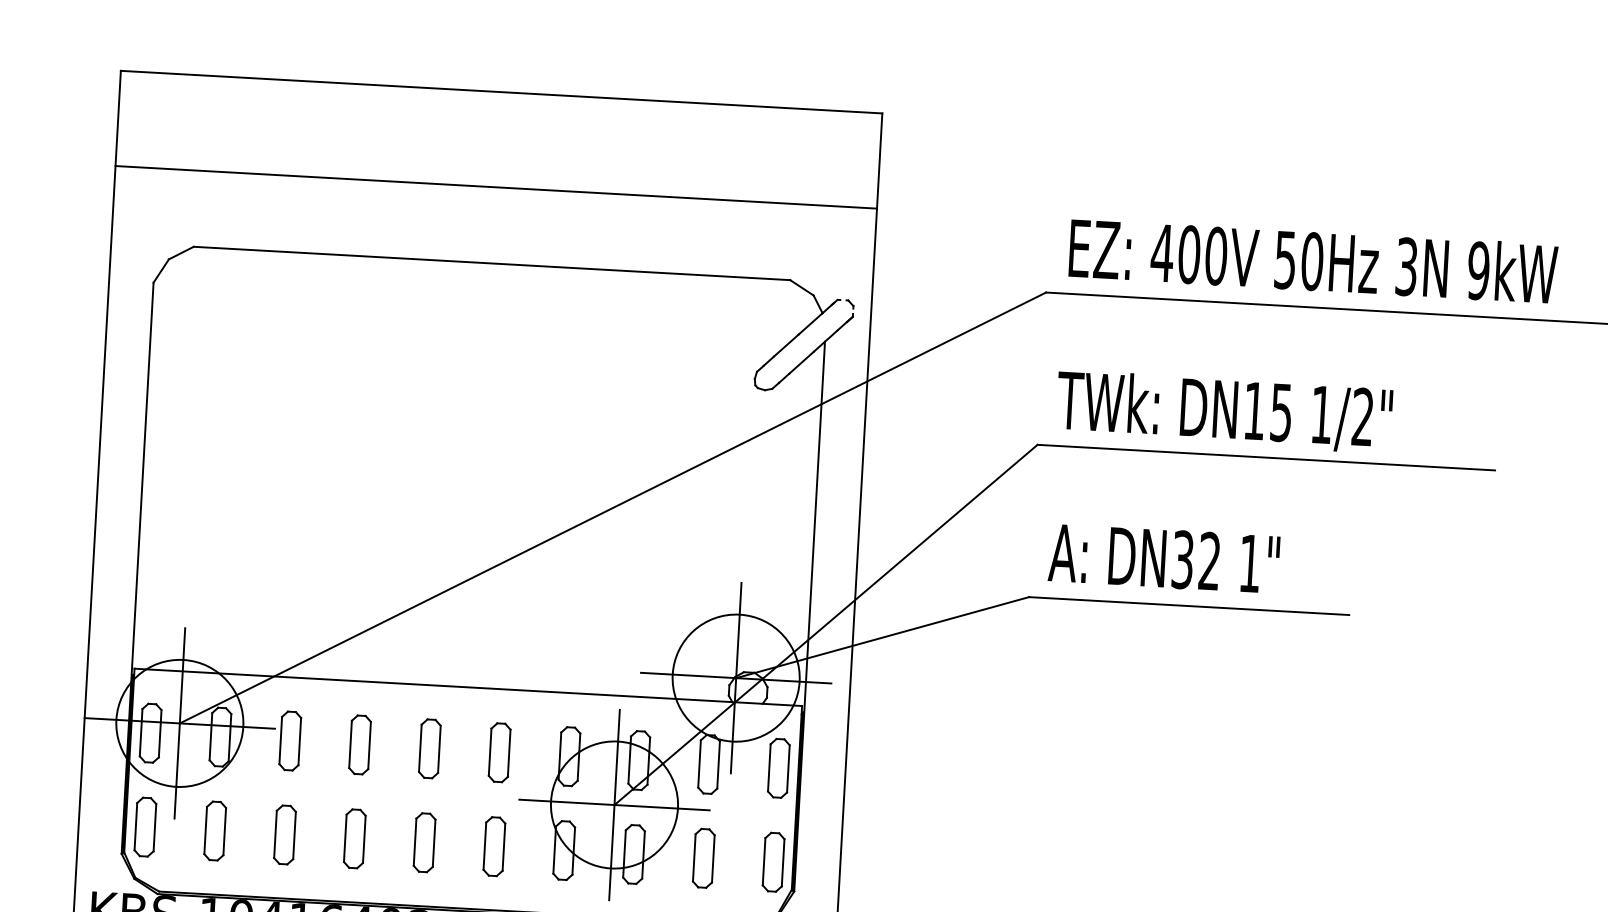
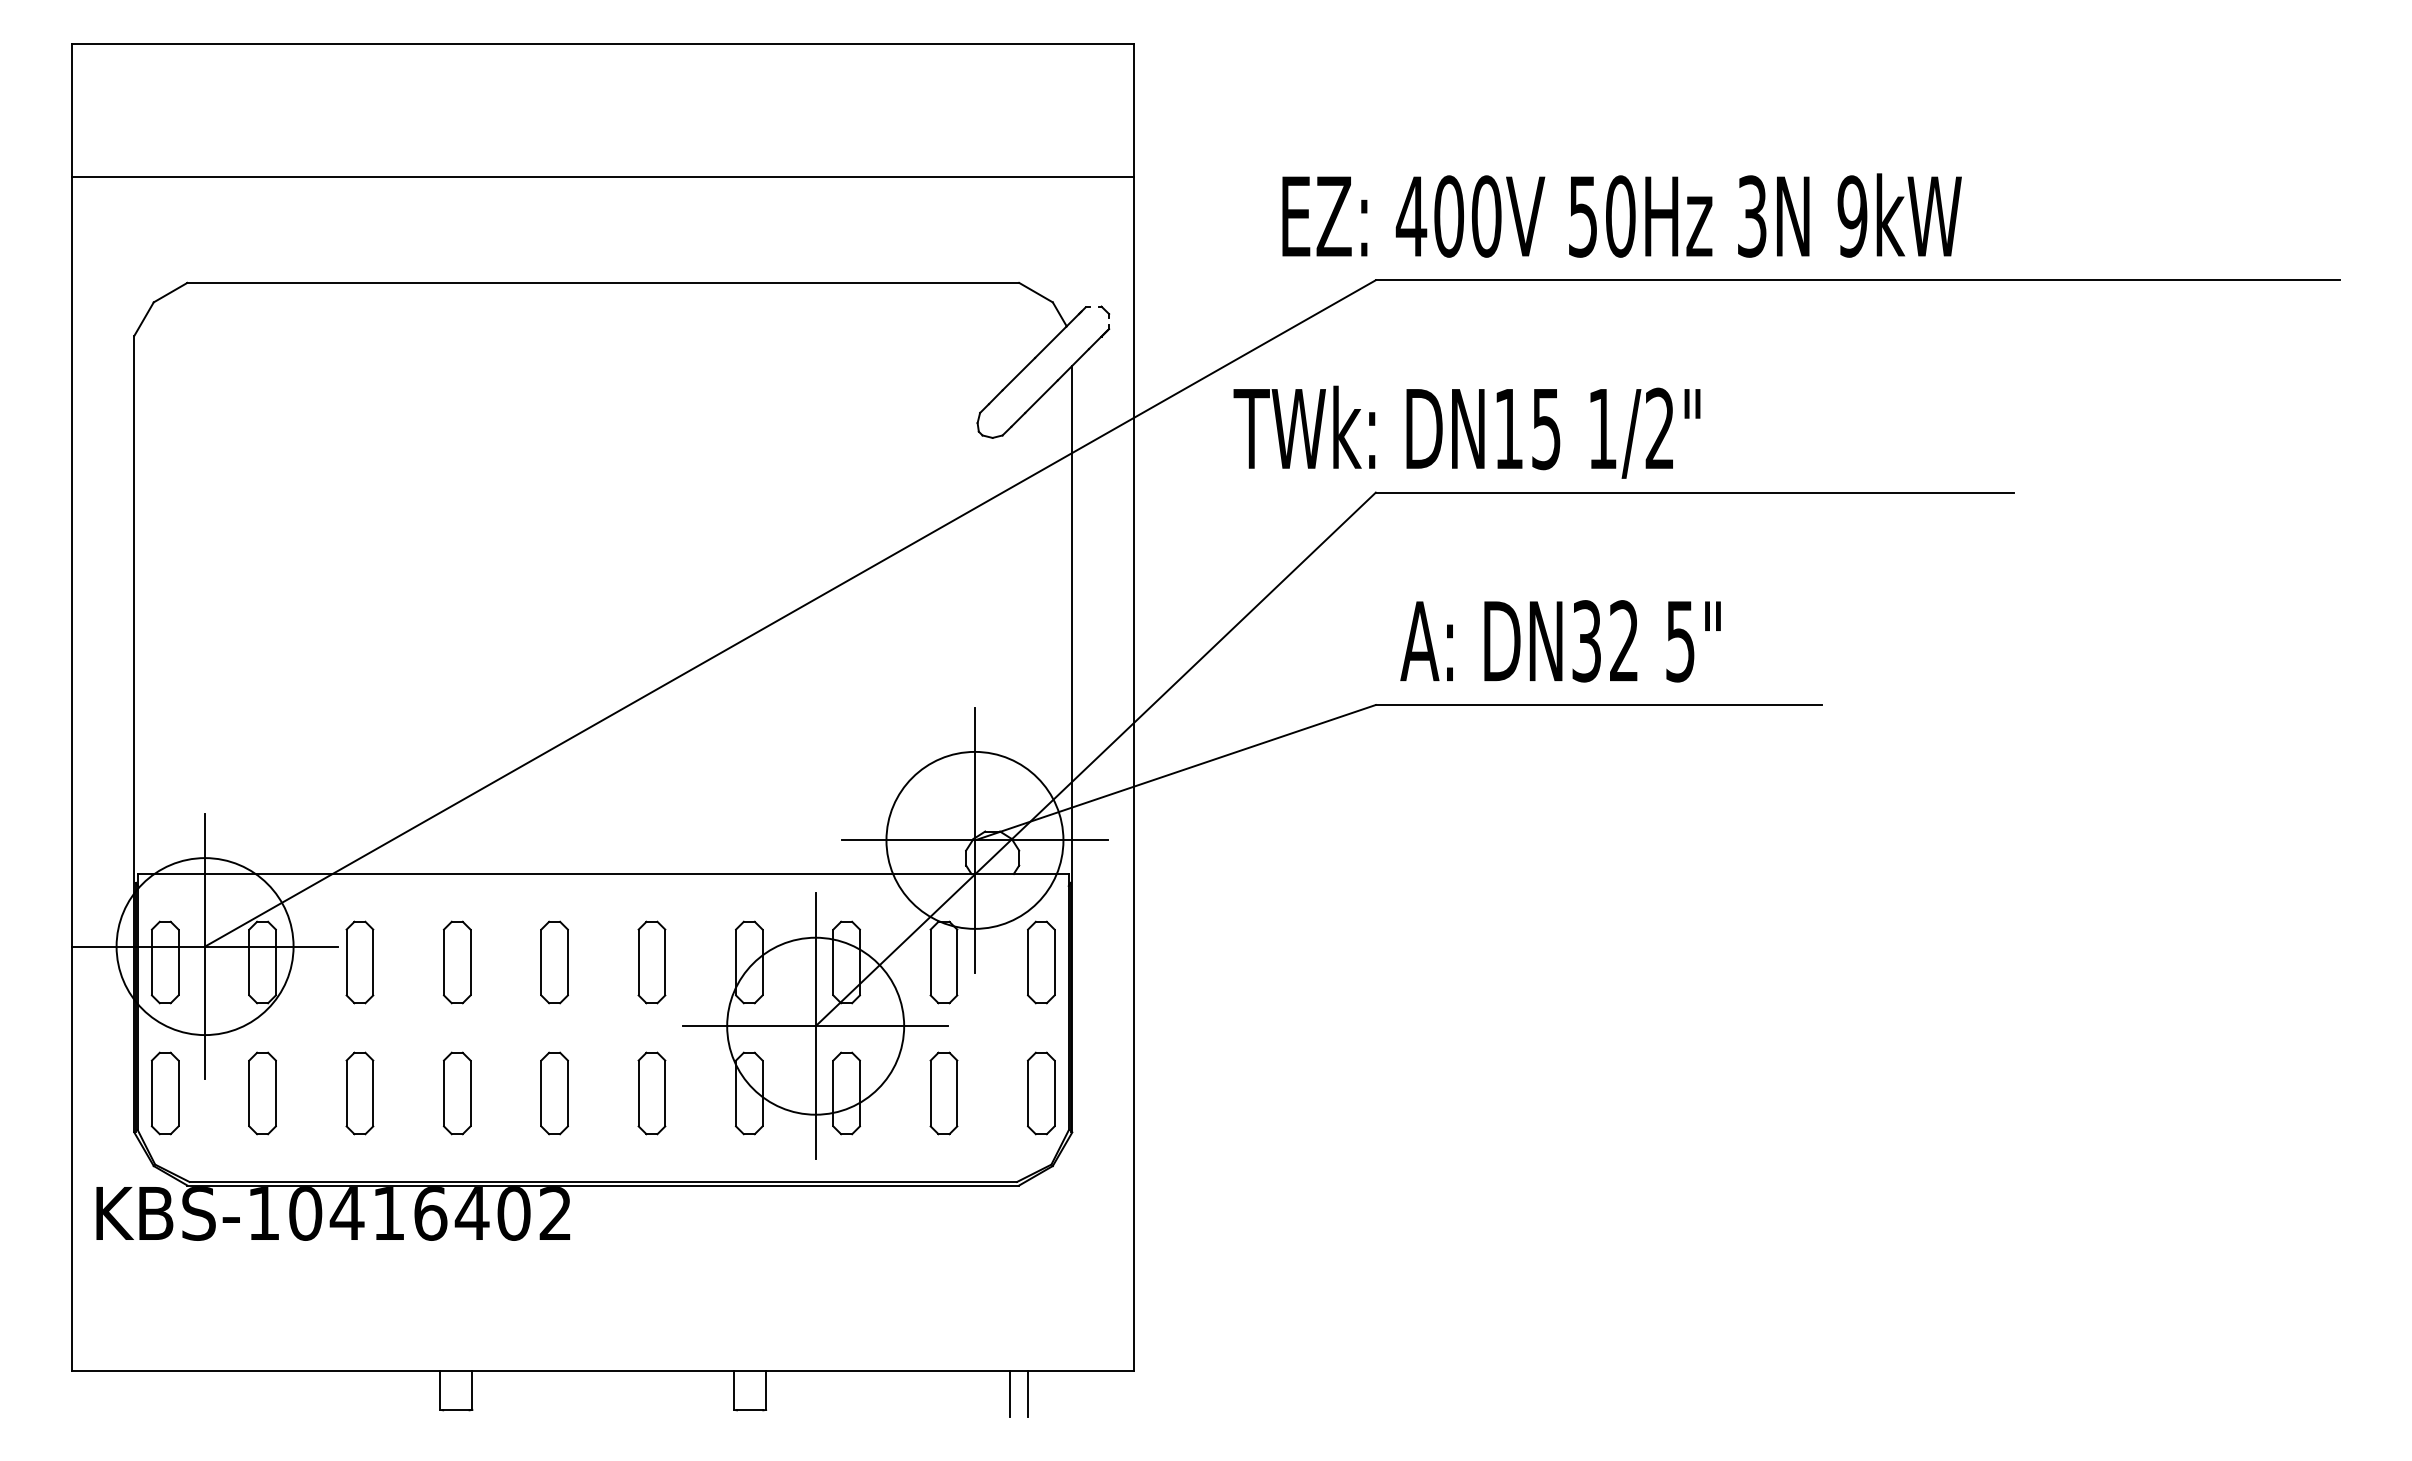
text: (1313, 260) -> (1621, 215), moved
text: (1224, 411) -> (1466, 431), moved
text: (1250, 563) -> (1680, 641), 1" -> 5"

